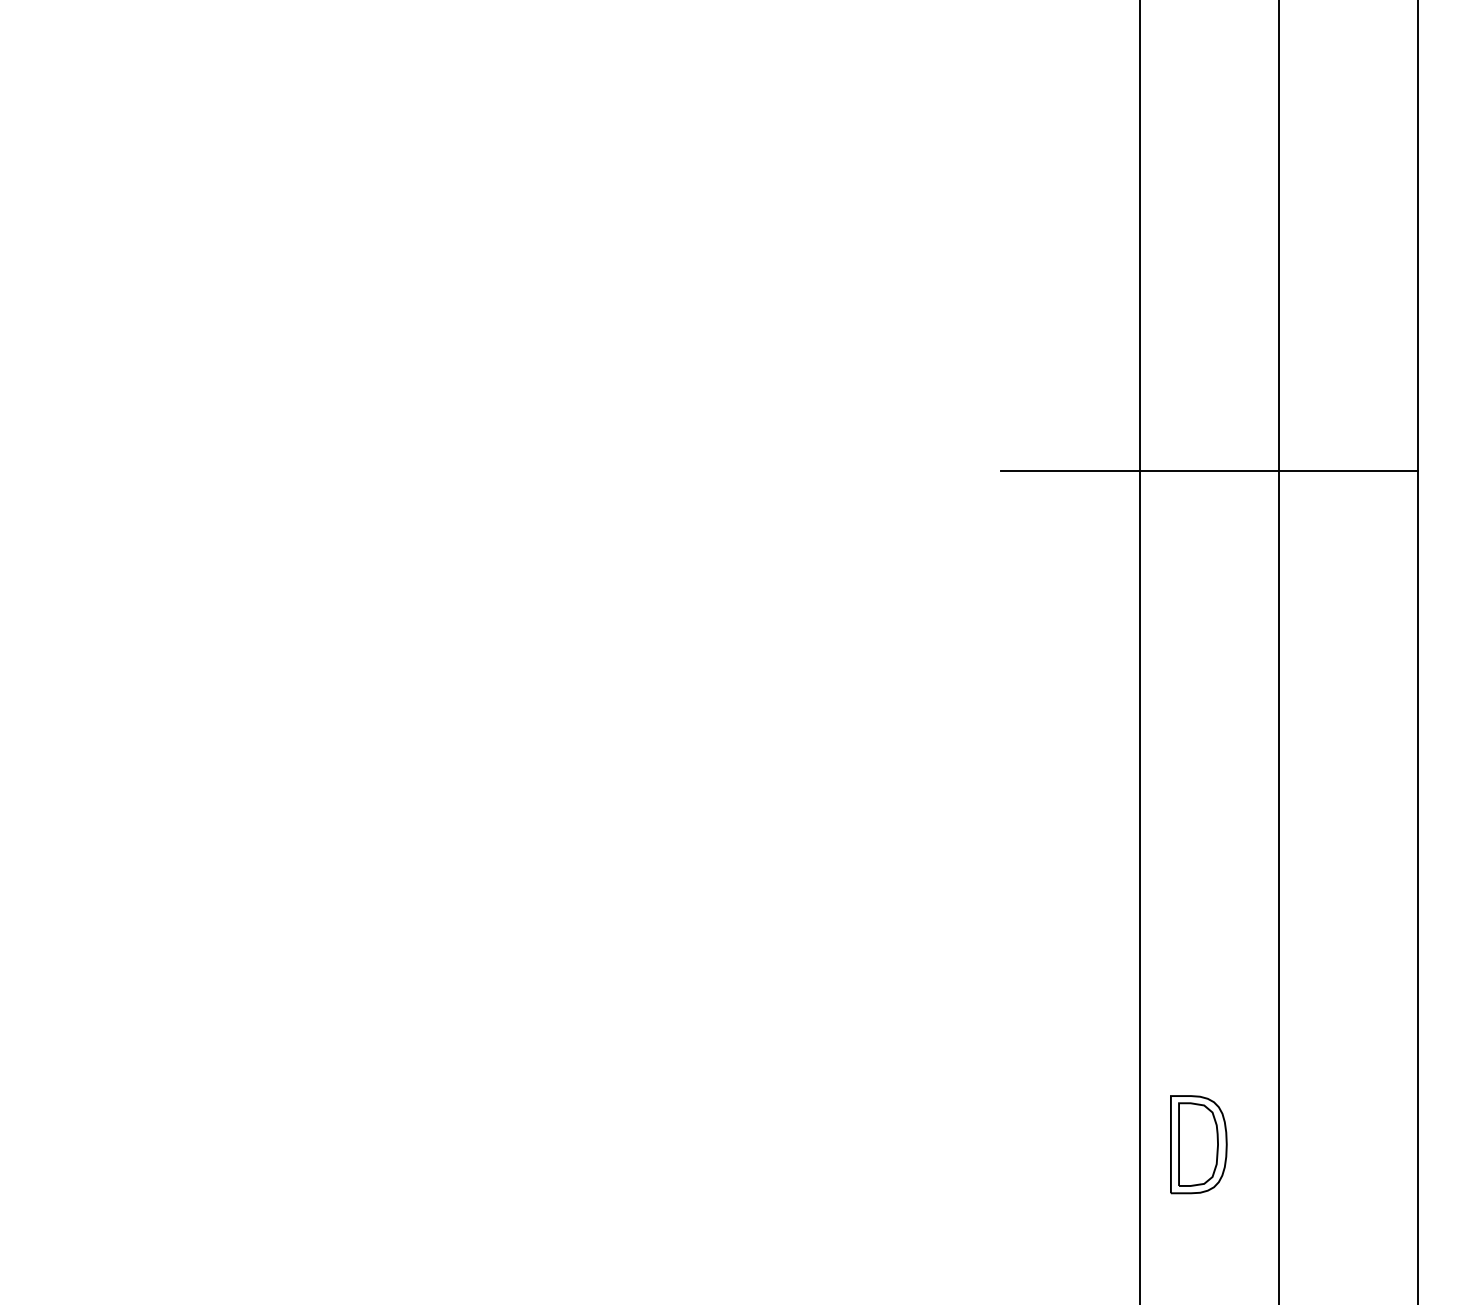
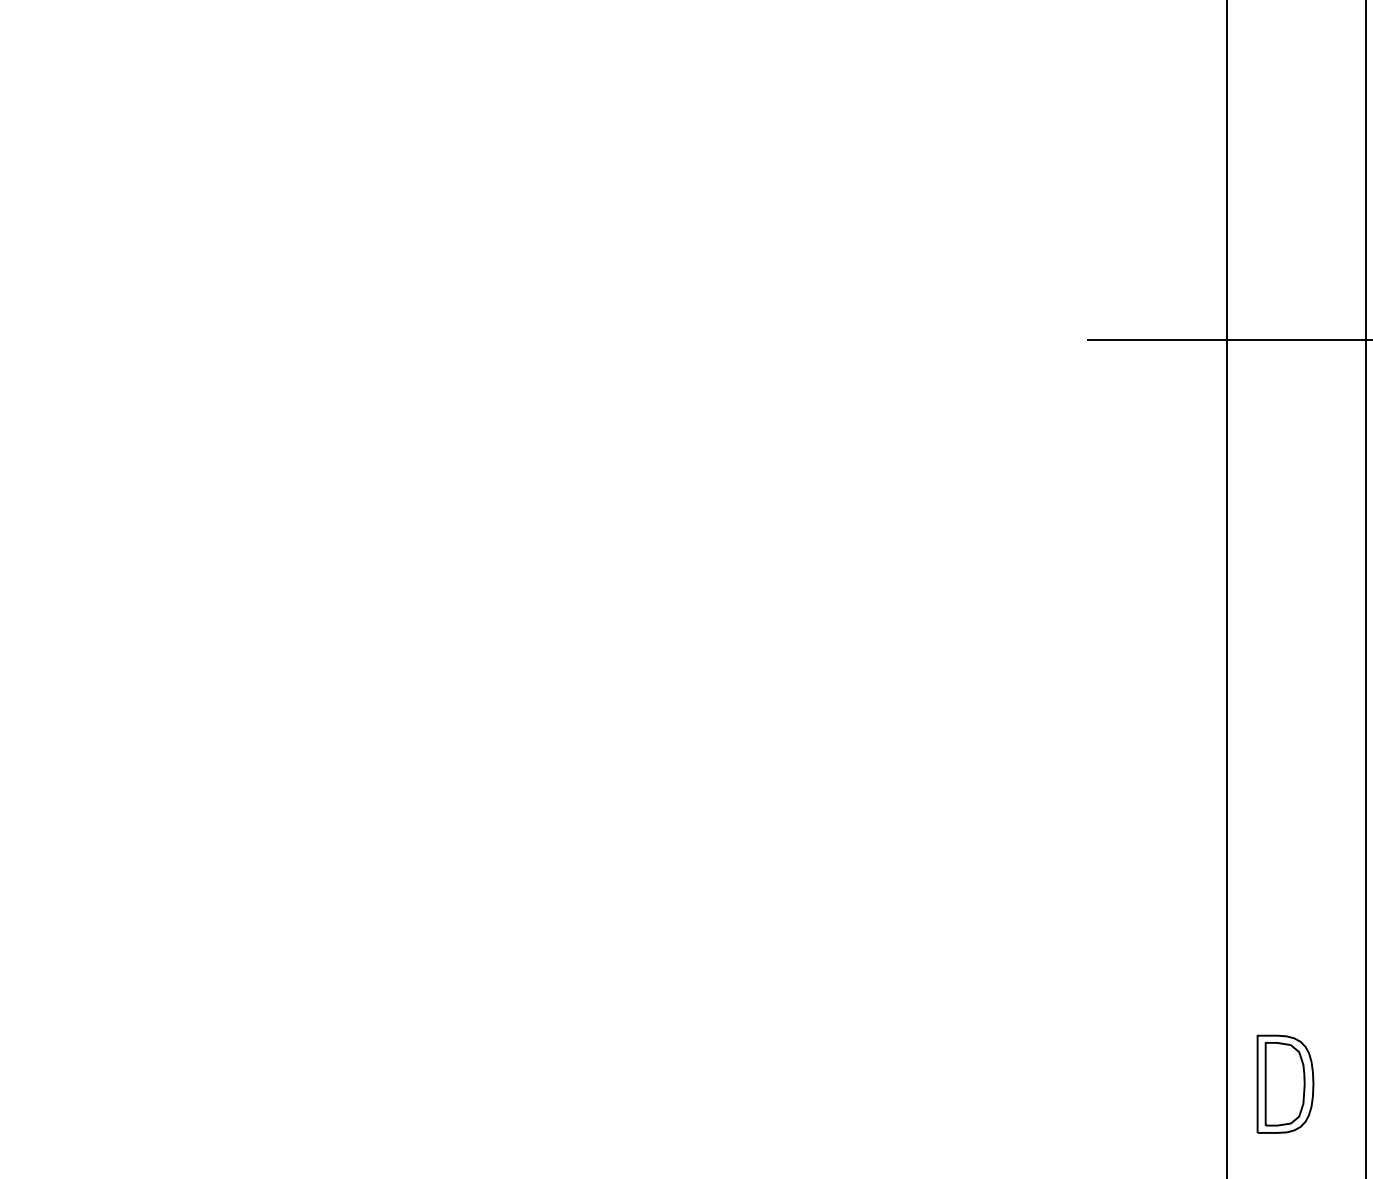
part: (1198, 1144) -> (1285, 1084), moved

